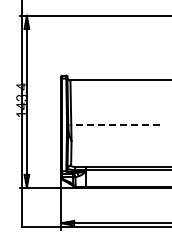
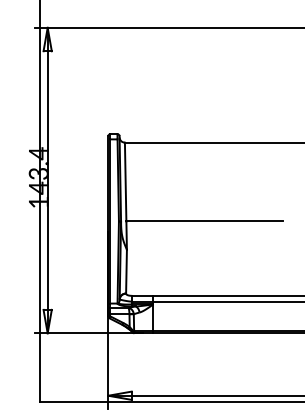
line: (115, 124) -> (204, 220), dashed -> solid

